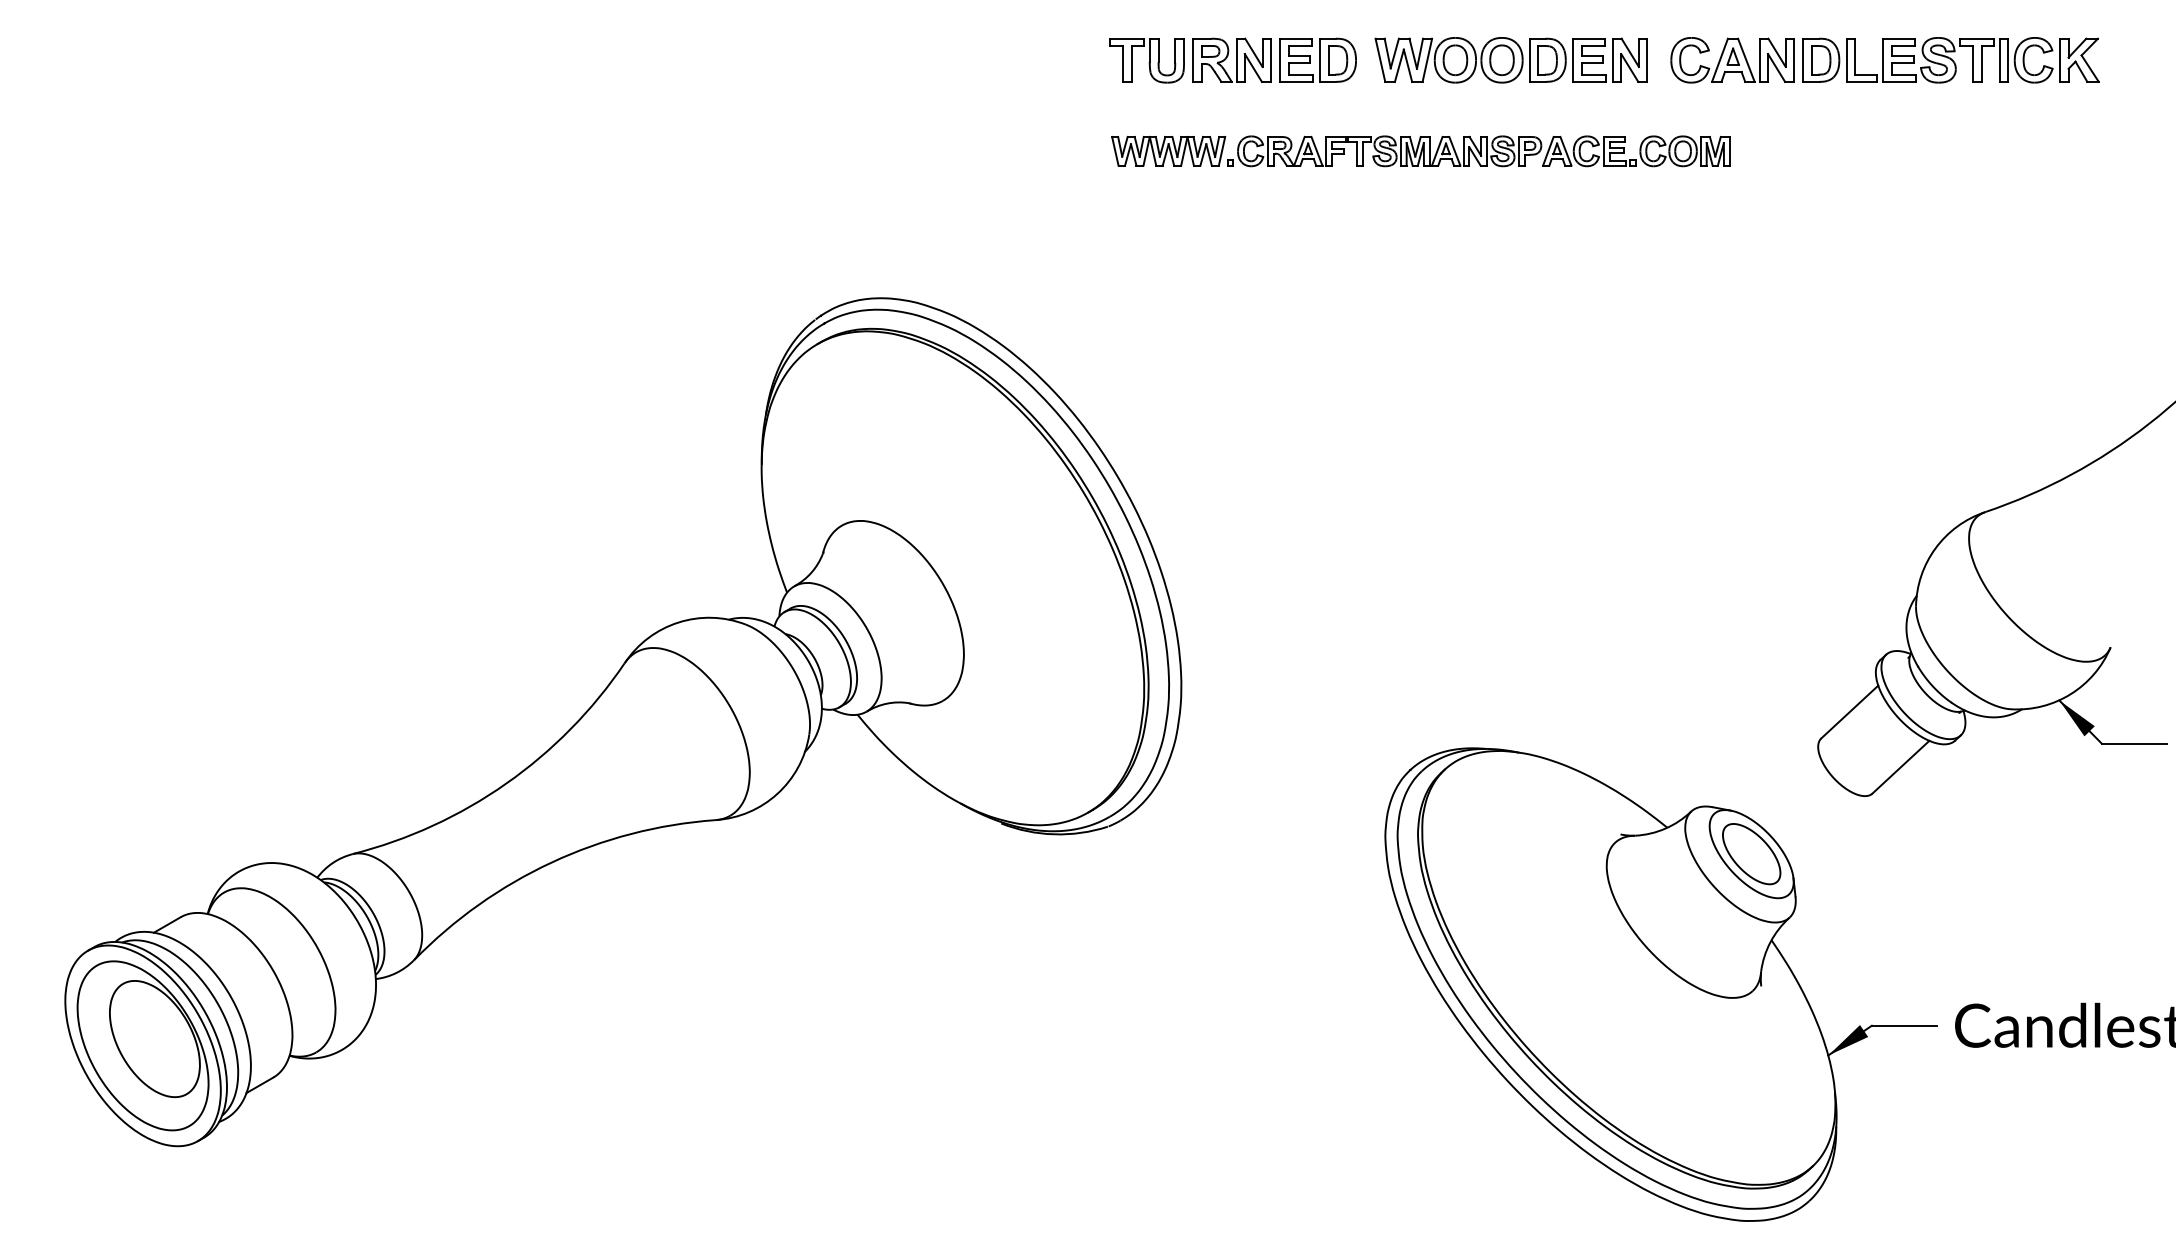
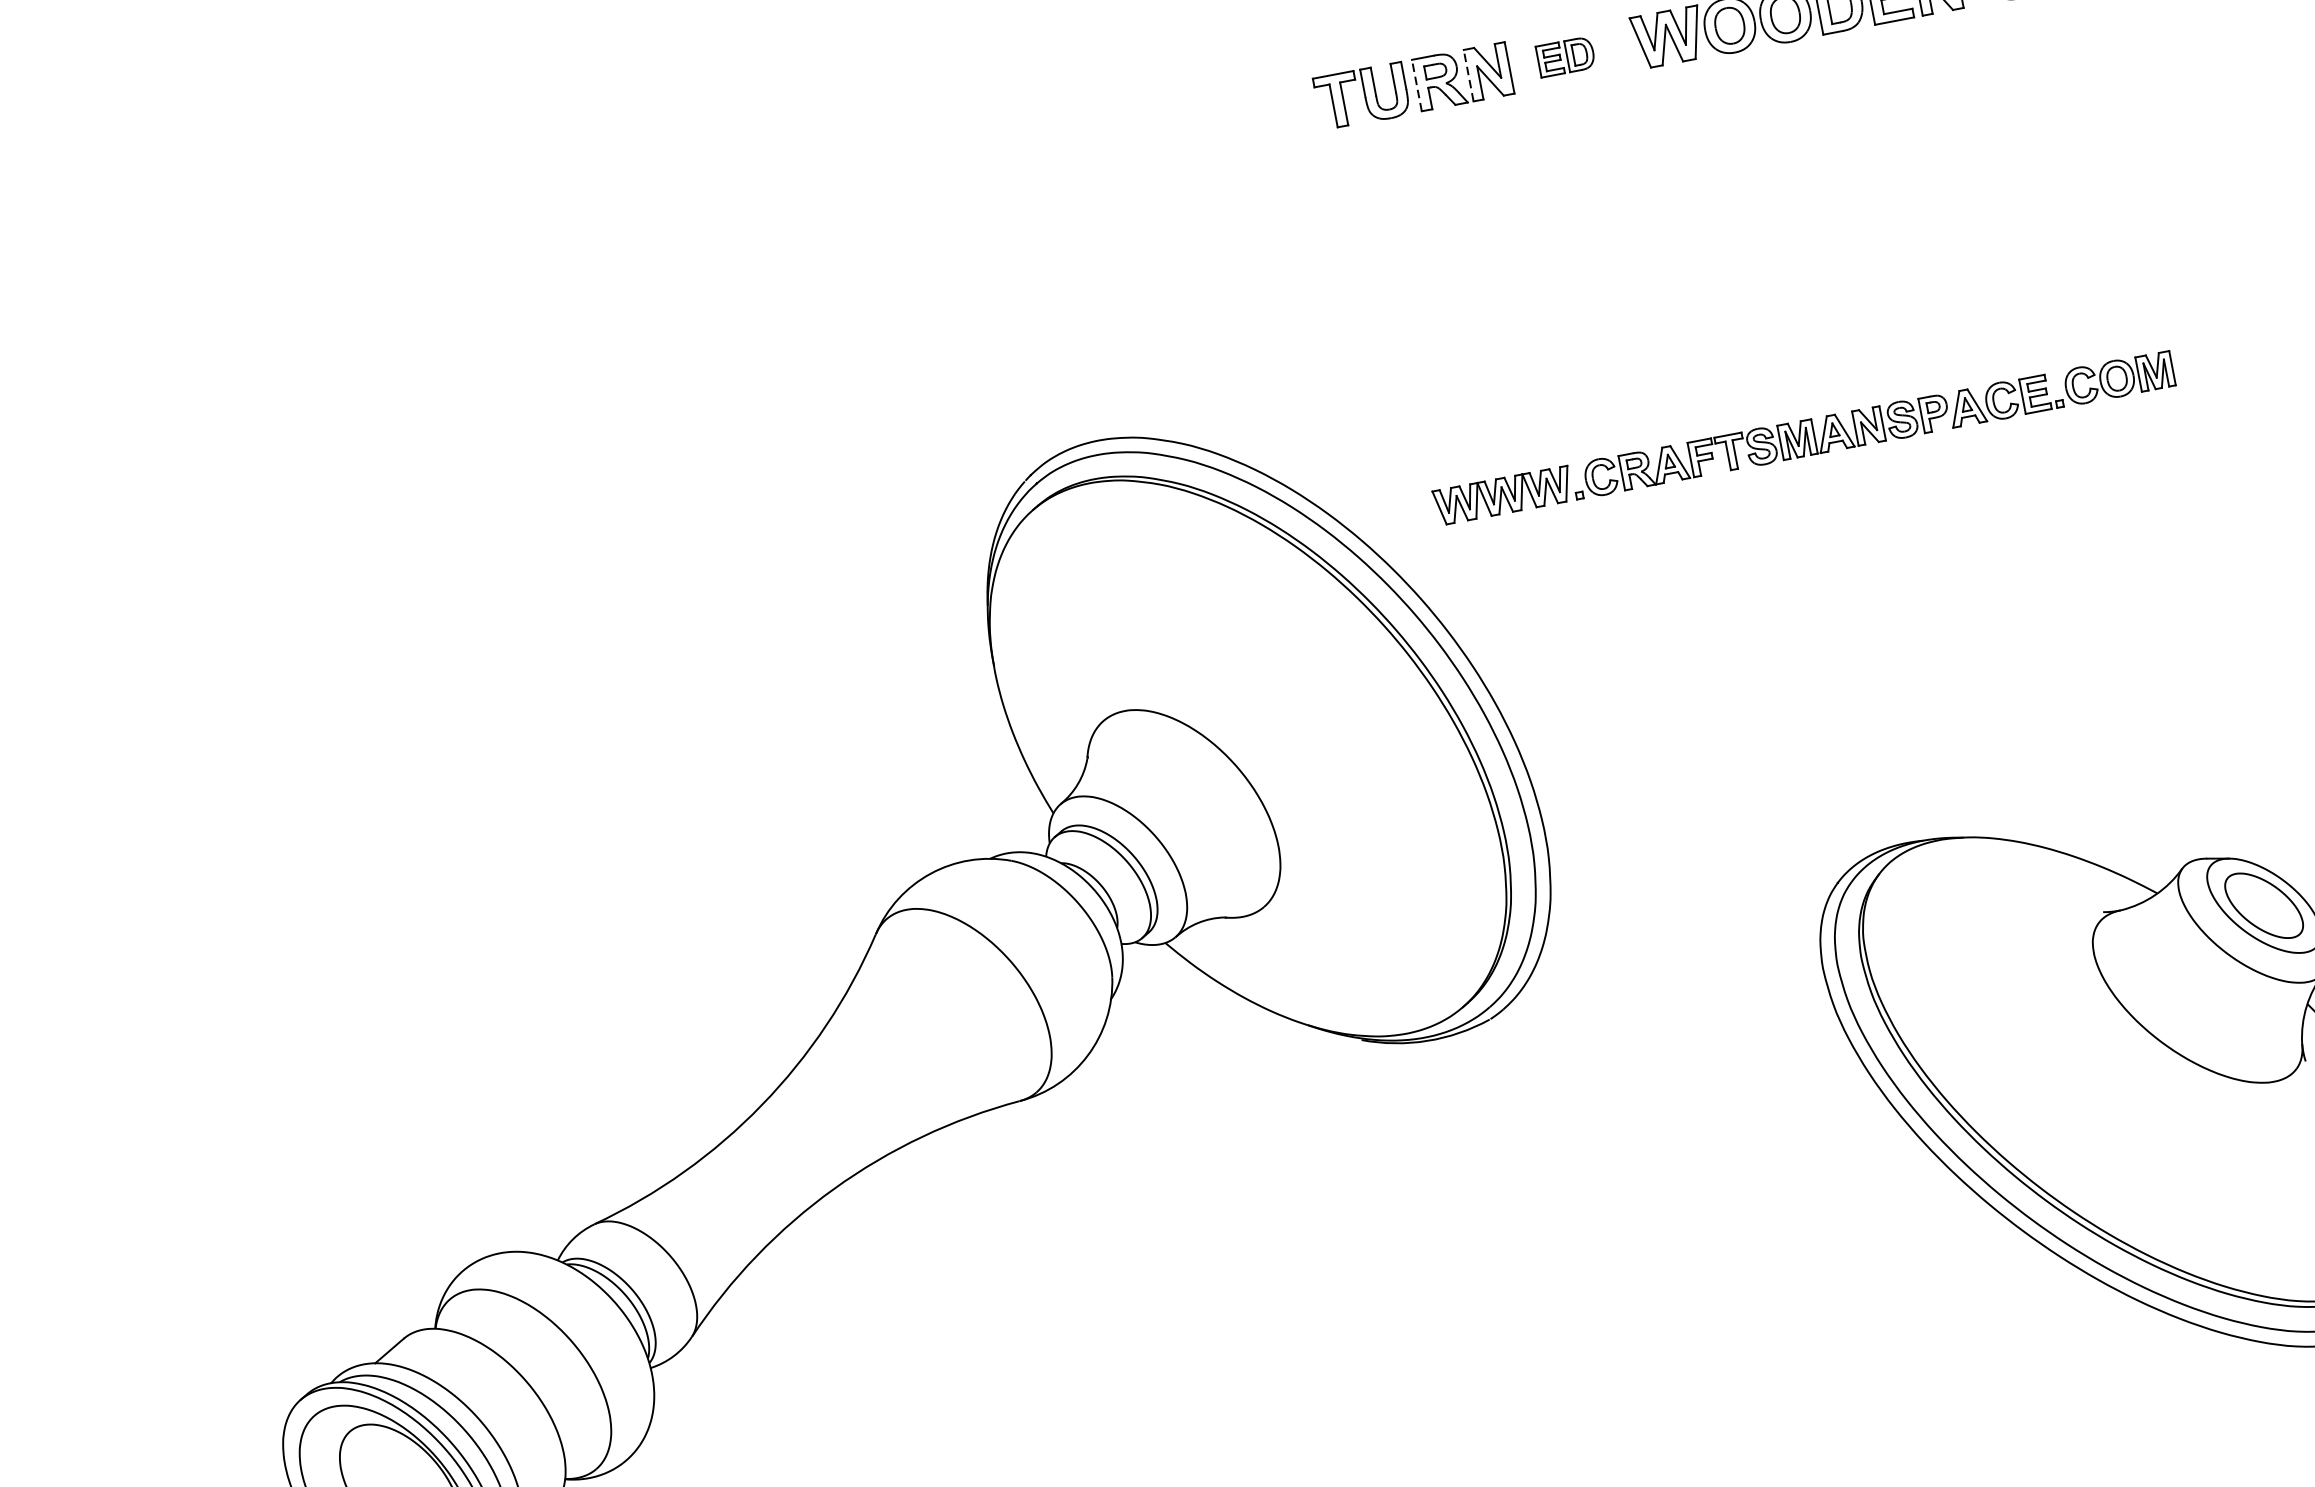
part: (1317, 59) -> (1565, 56), size x0.6
line: (1193, 60) -> (1417, 85), solid -> dashed
line: (1236, 60) -> (1468, 75), solid -> dashed
part: (1420, 151) -> (1803, 438), moved

